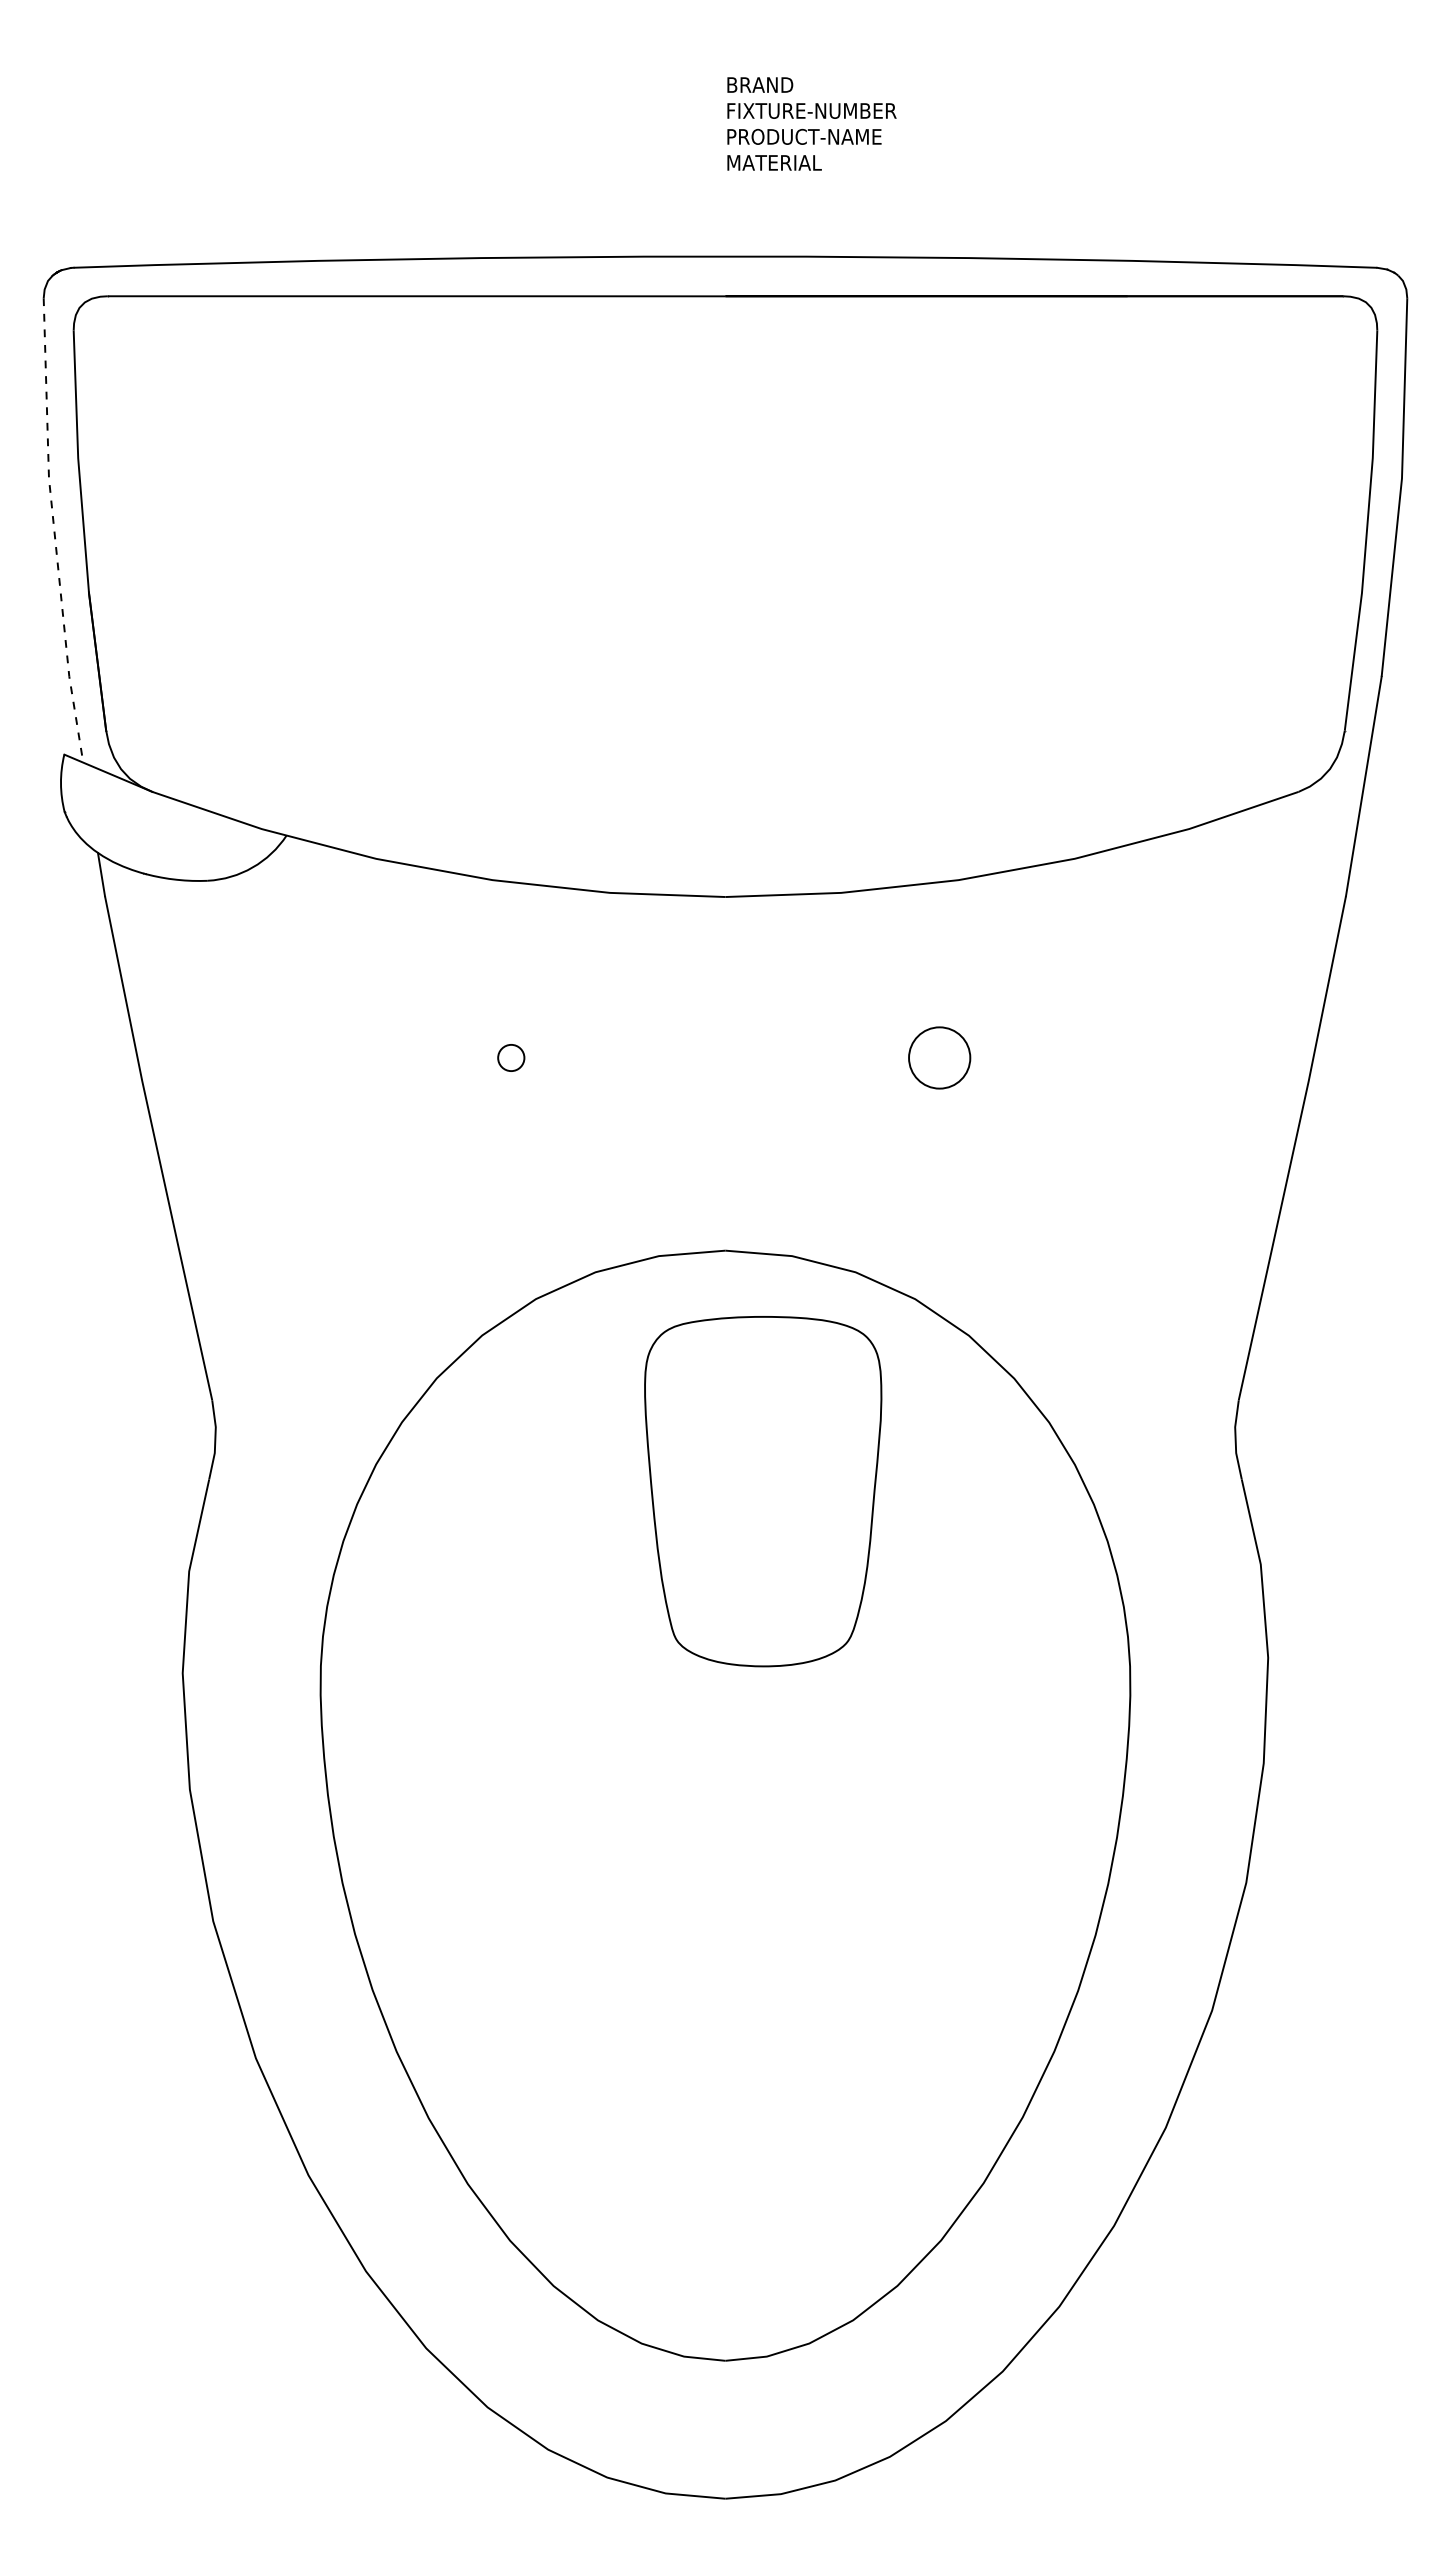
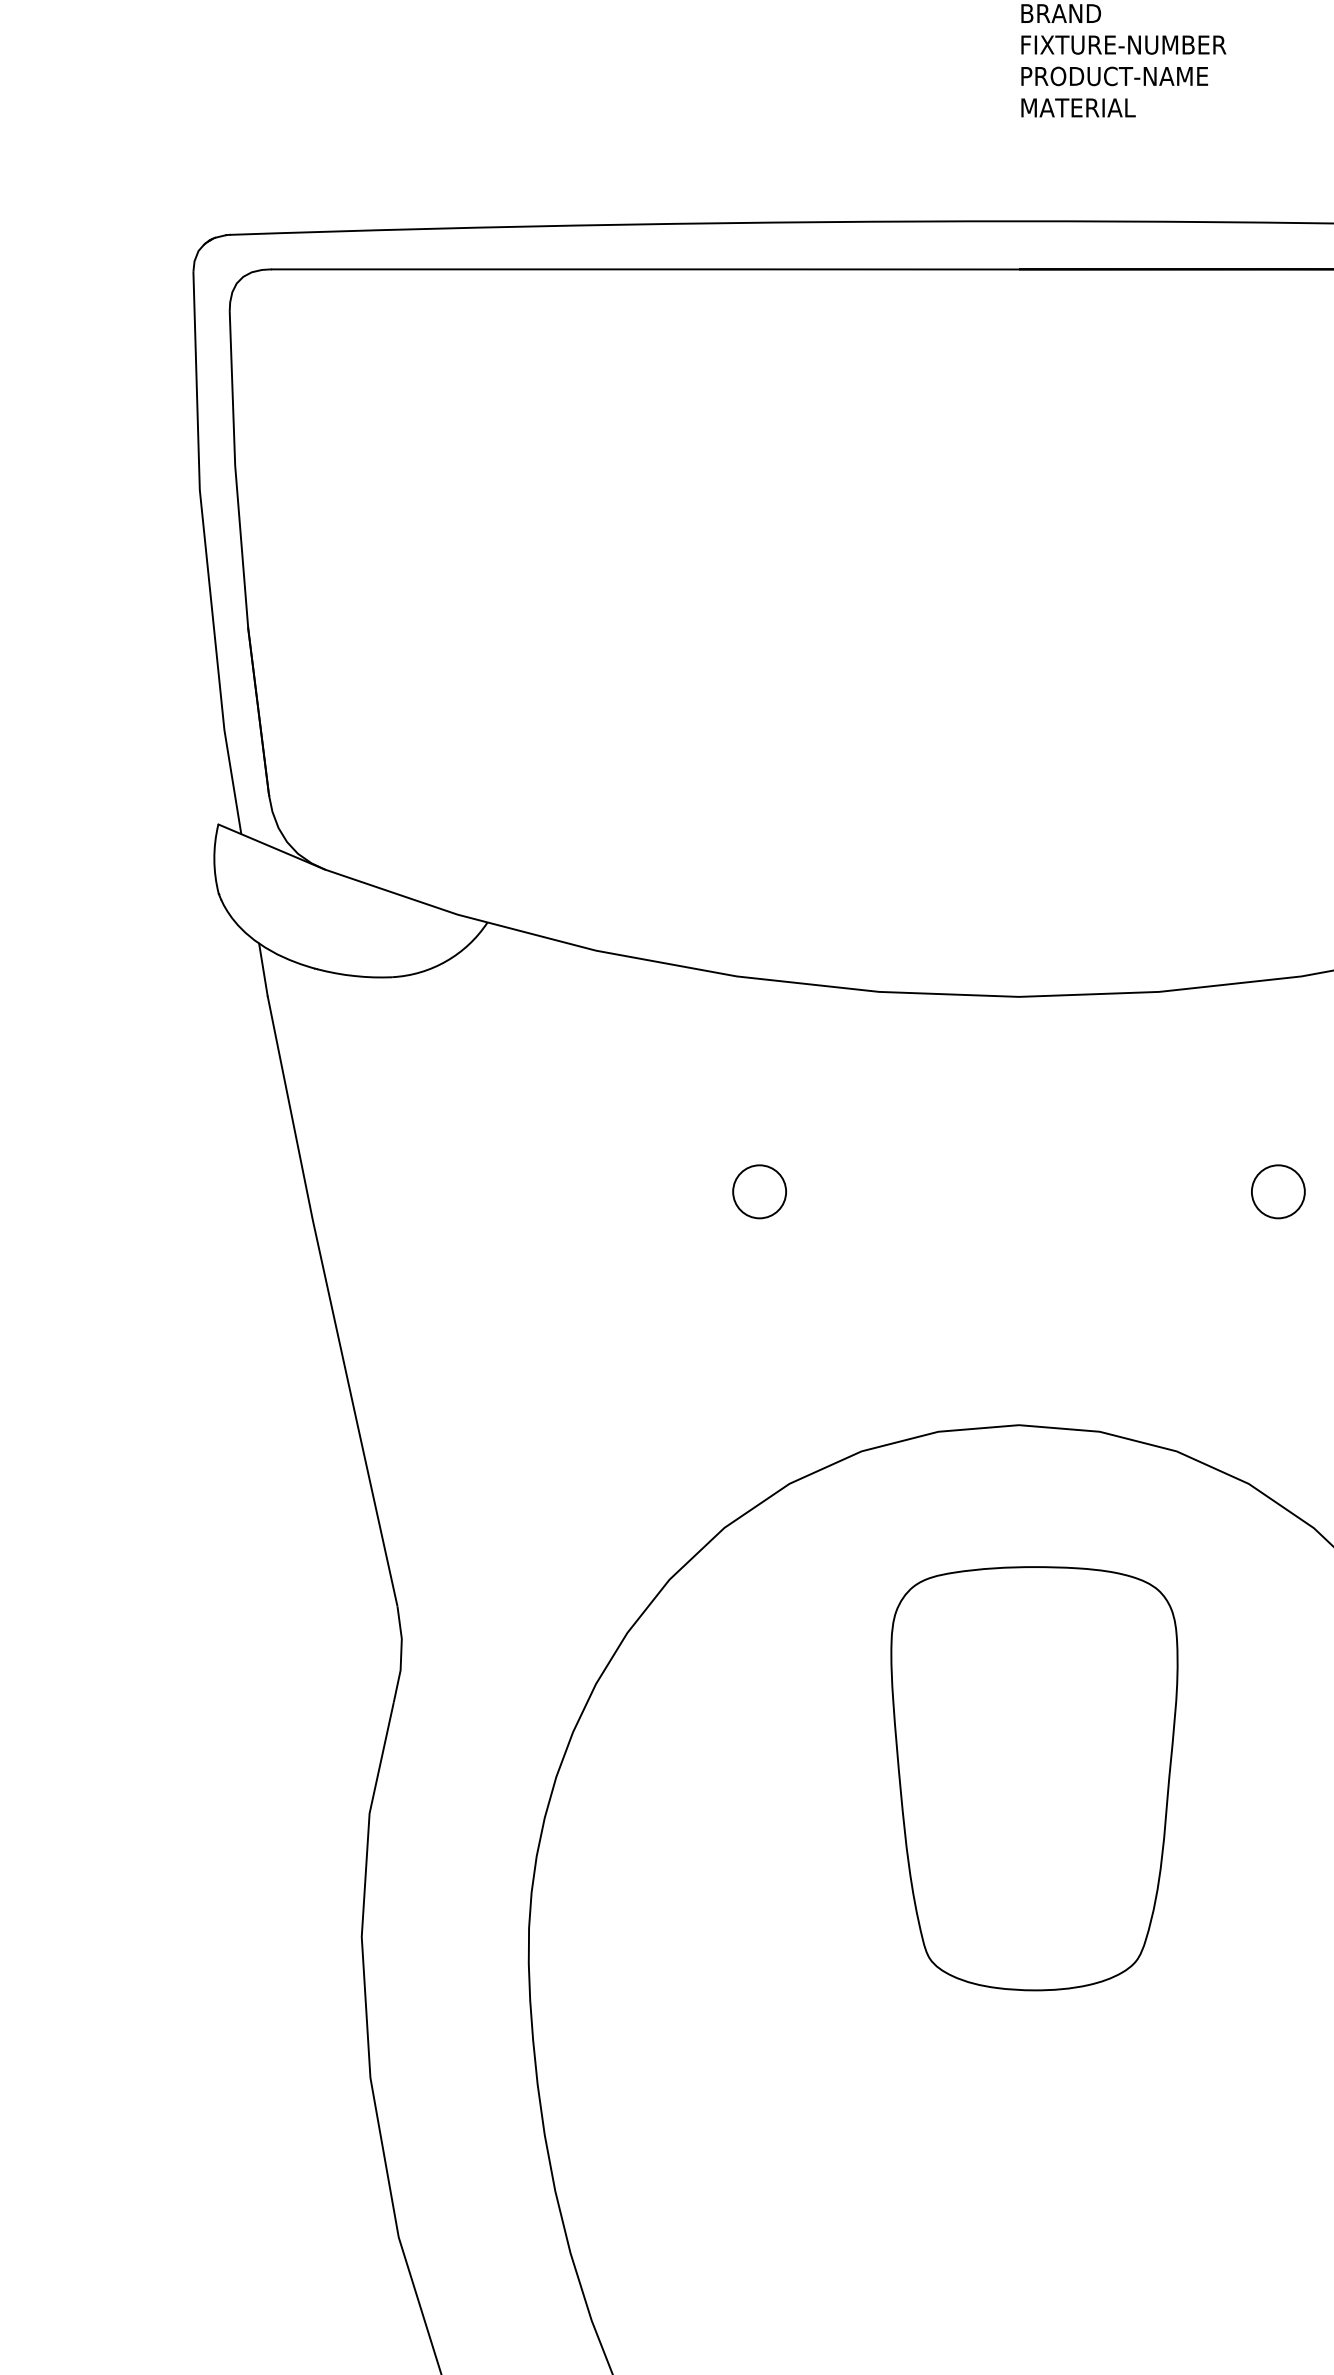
line: (54, 531) -> (206, 554), dashed -> solid
circle: (511, 1057) -> (759, 1191), size x1.67
circle: (939, 1057) -> (1278, 1191), size x0.71
part: (763, 1491) -> (1034, 1778), moved

